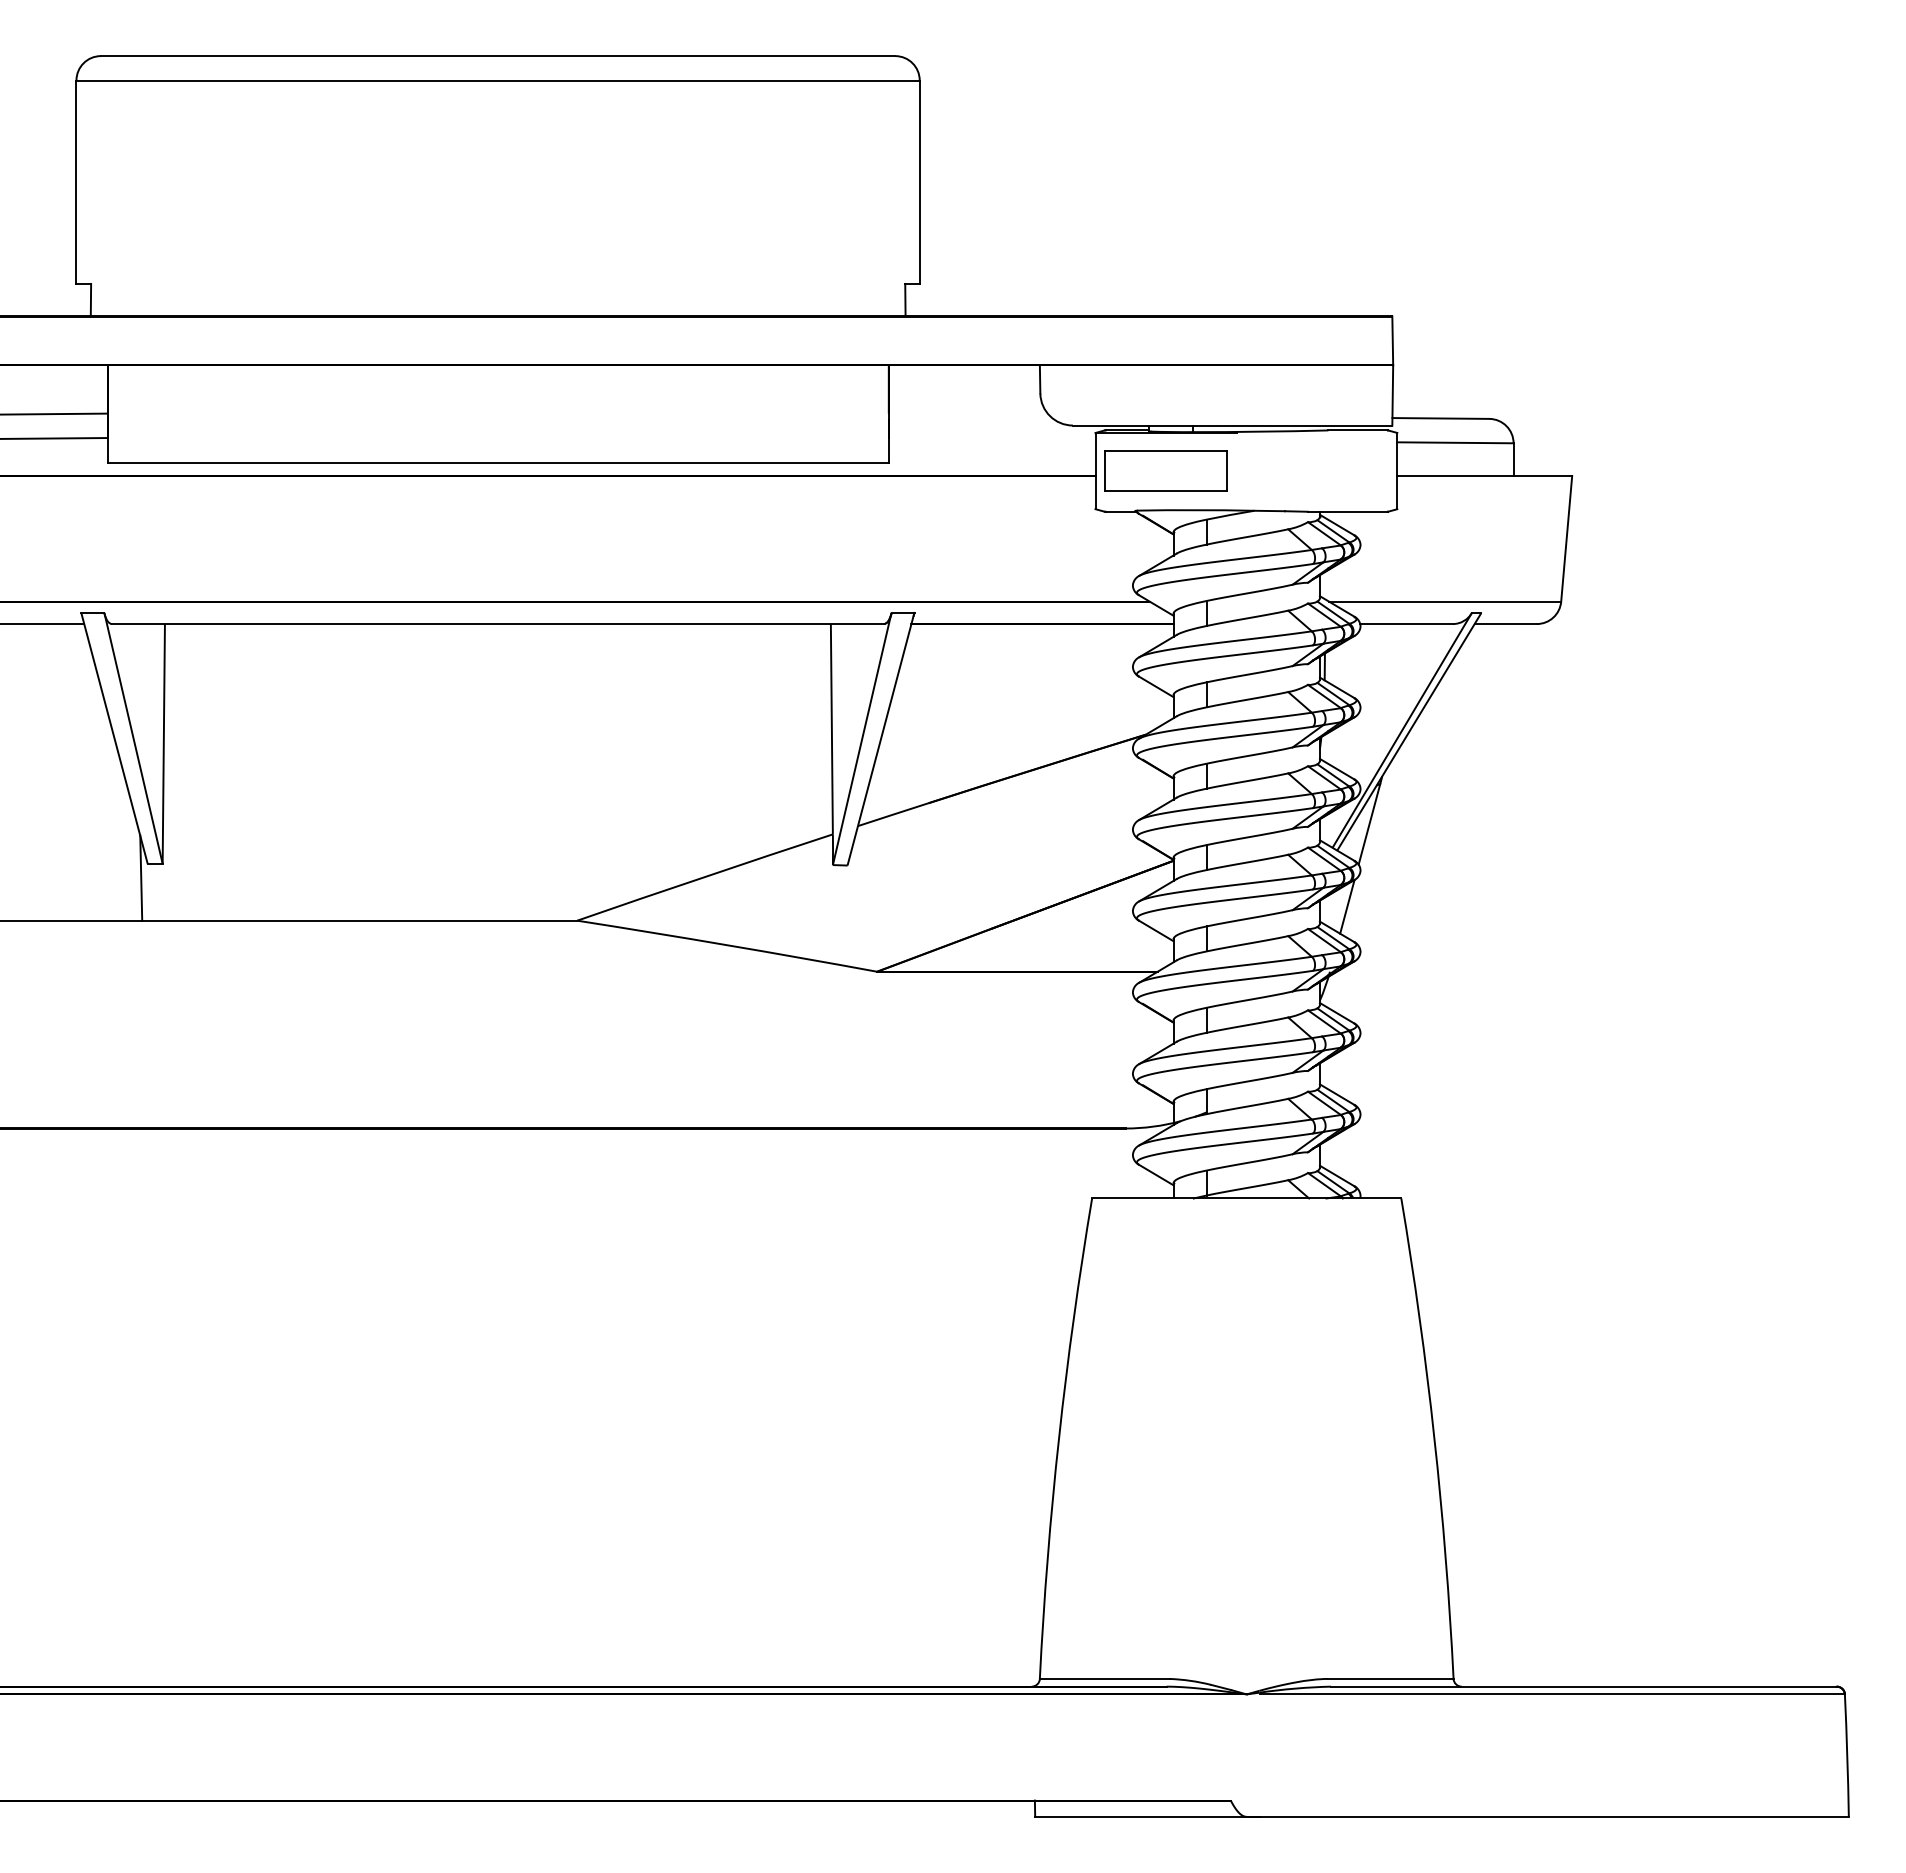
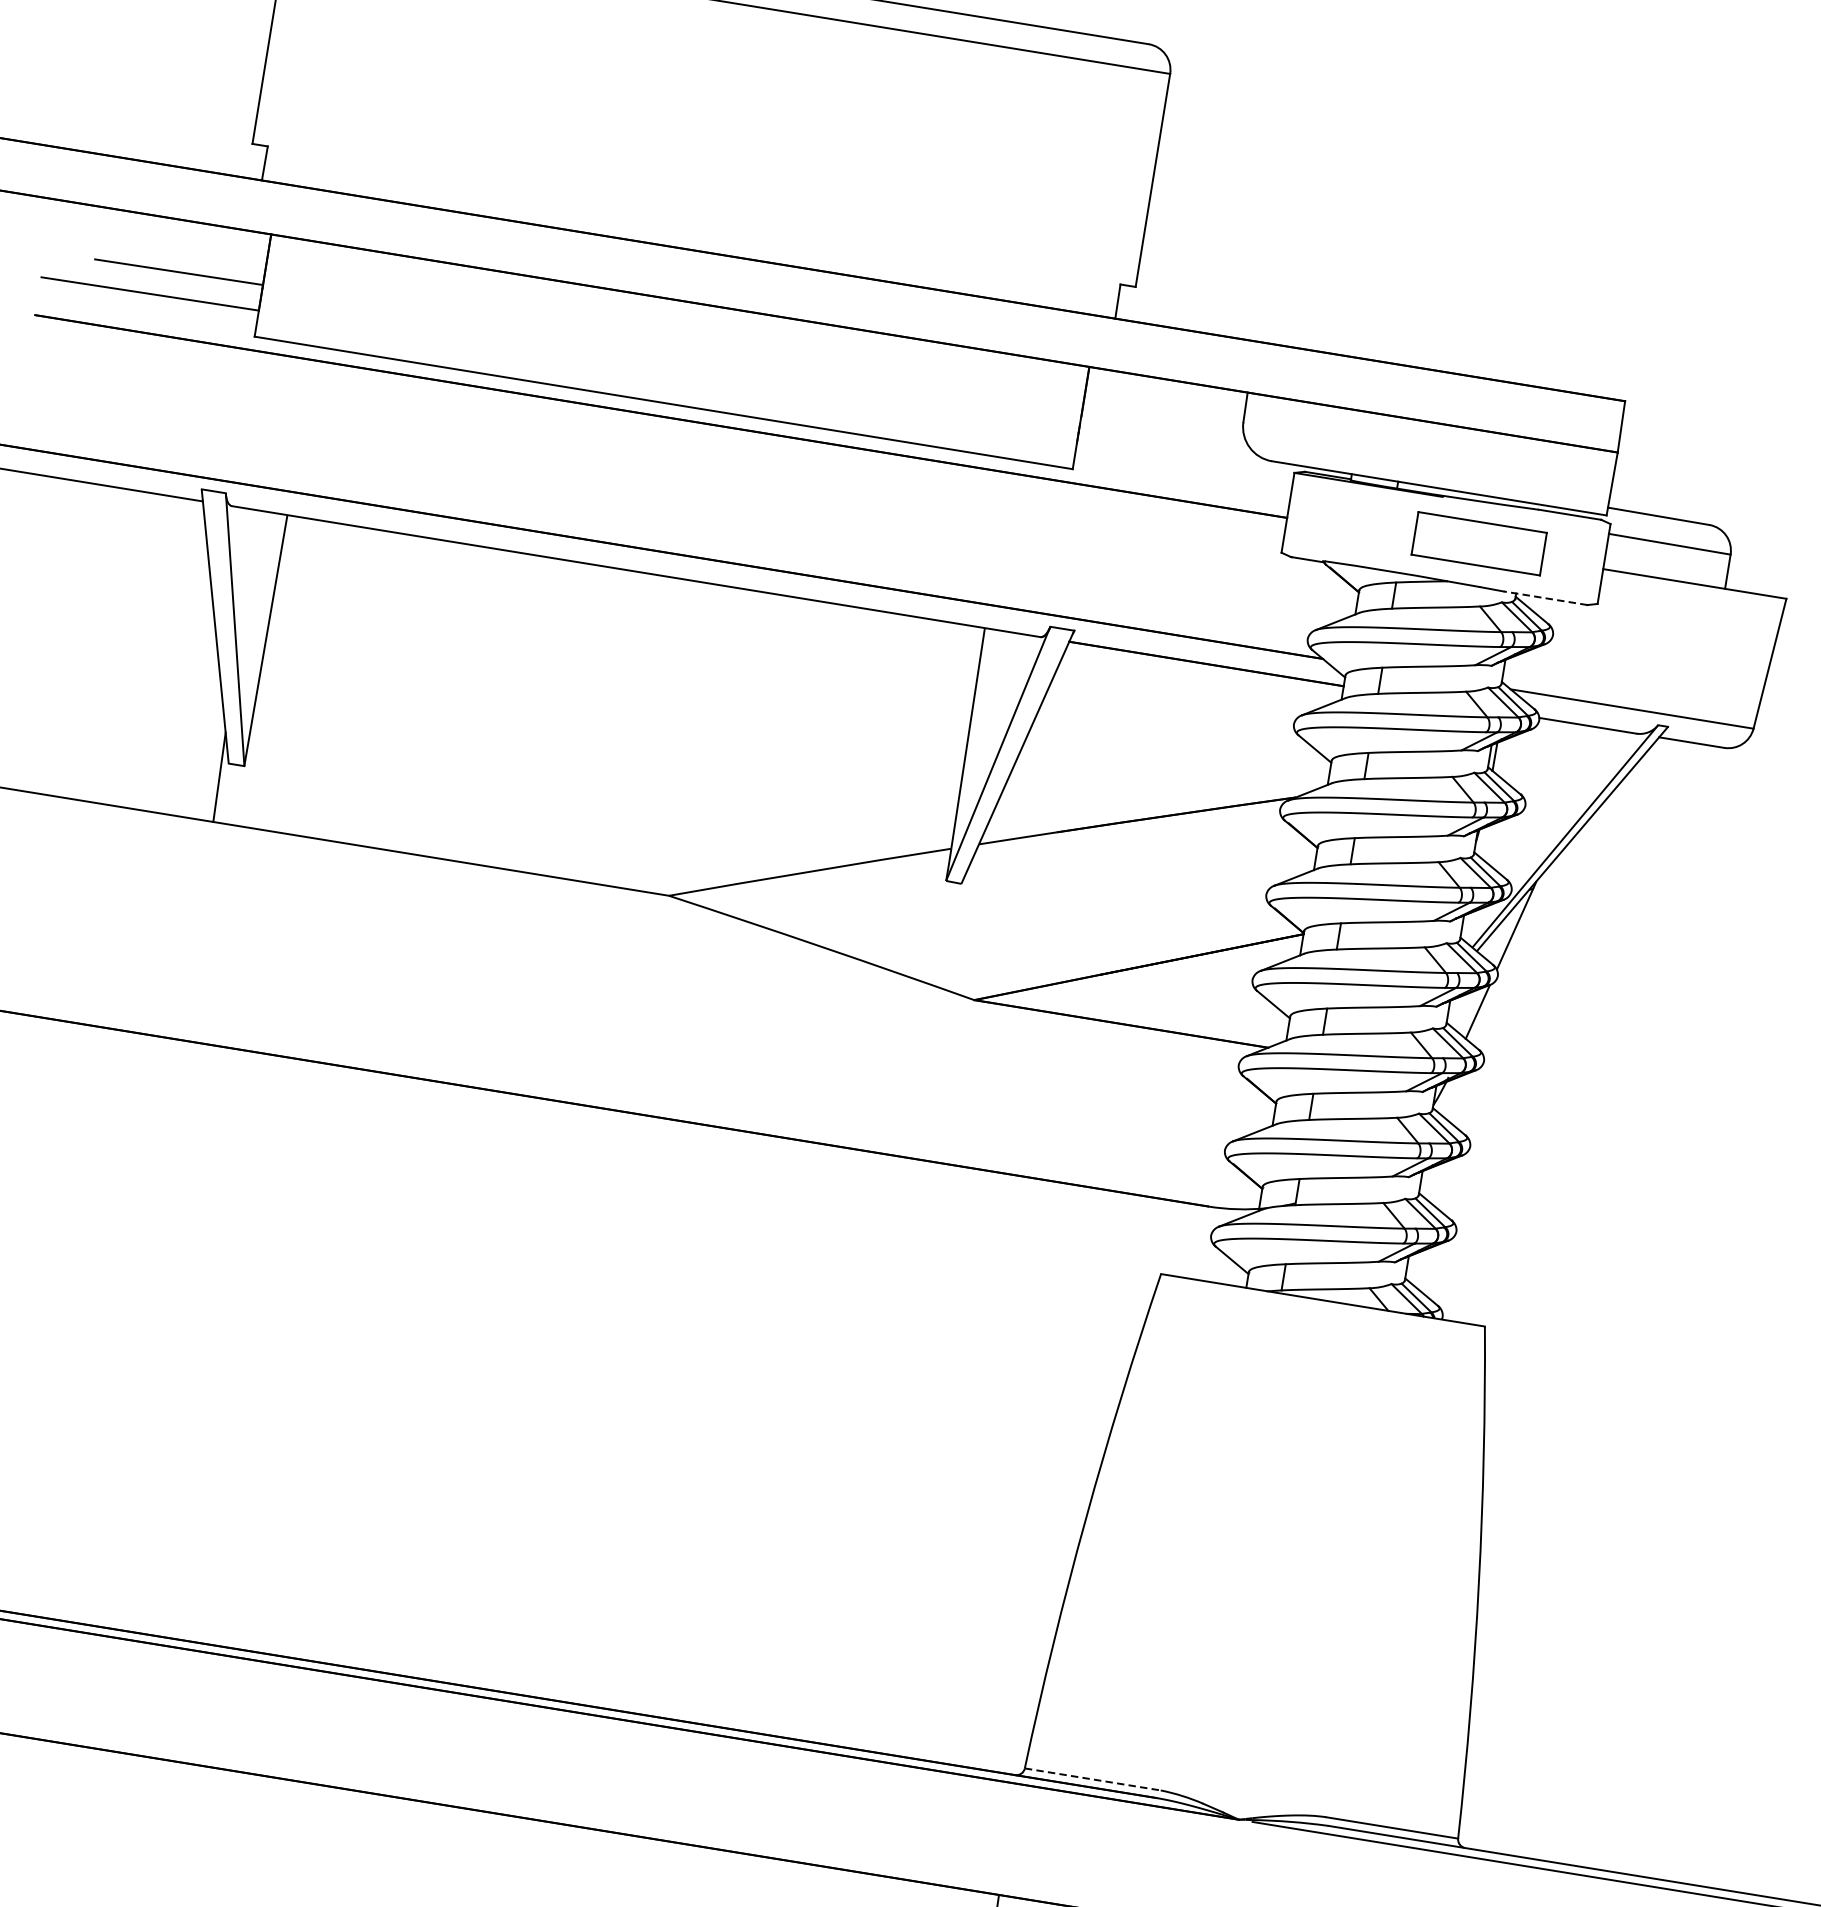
part: (1165, 470) -> (1478, 543), moved
line: (1348, 511) -> (1546, 598), solid -> dashed
line: (1104, 1678) -> (1092, 1778), solid -> dashed

